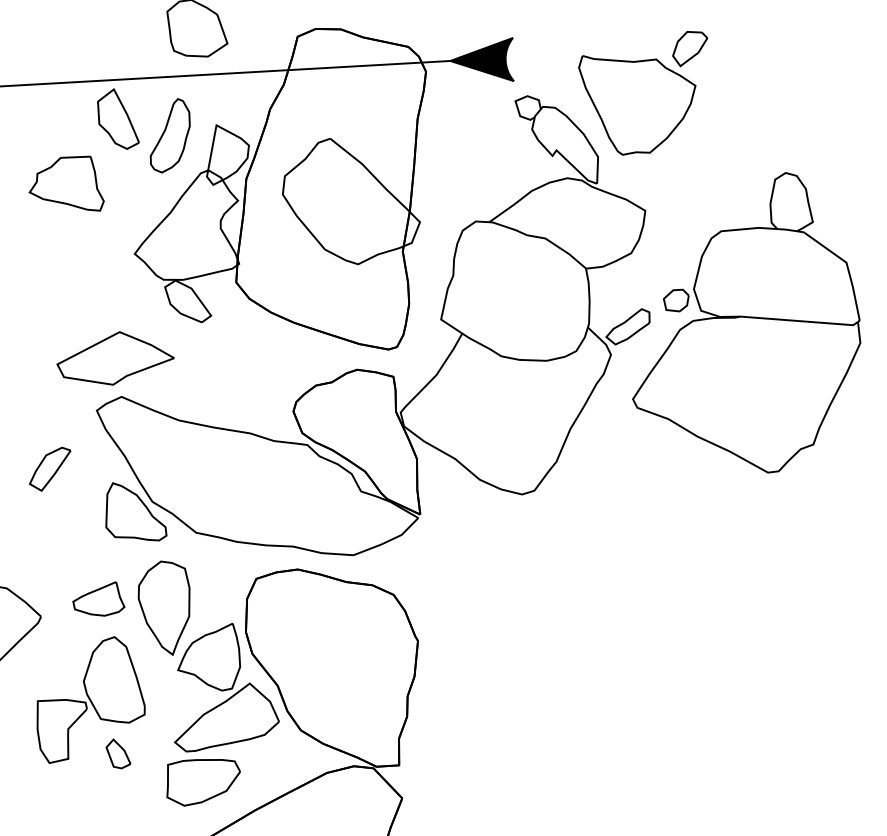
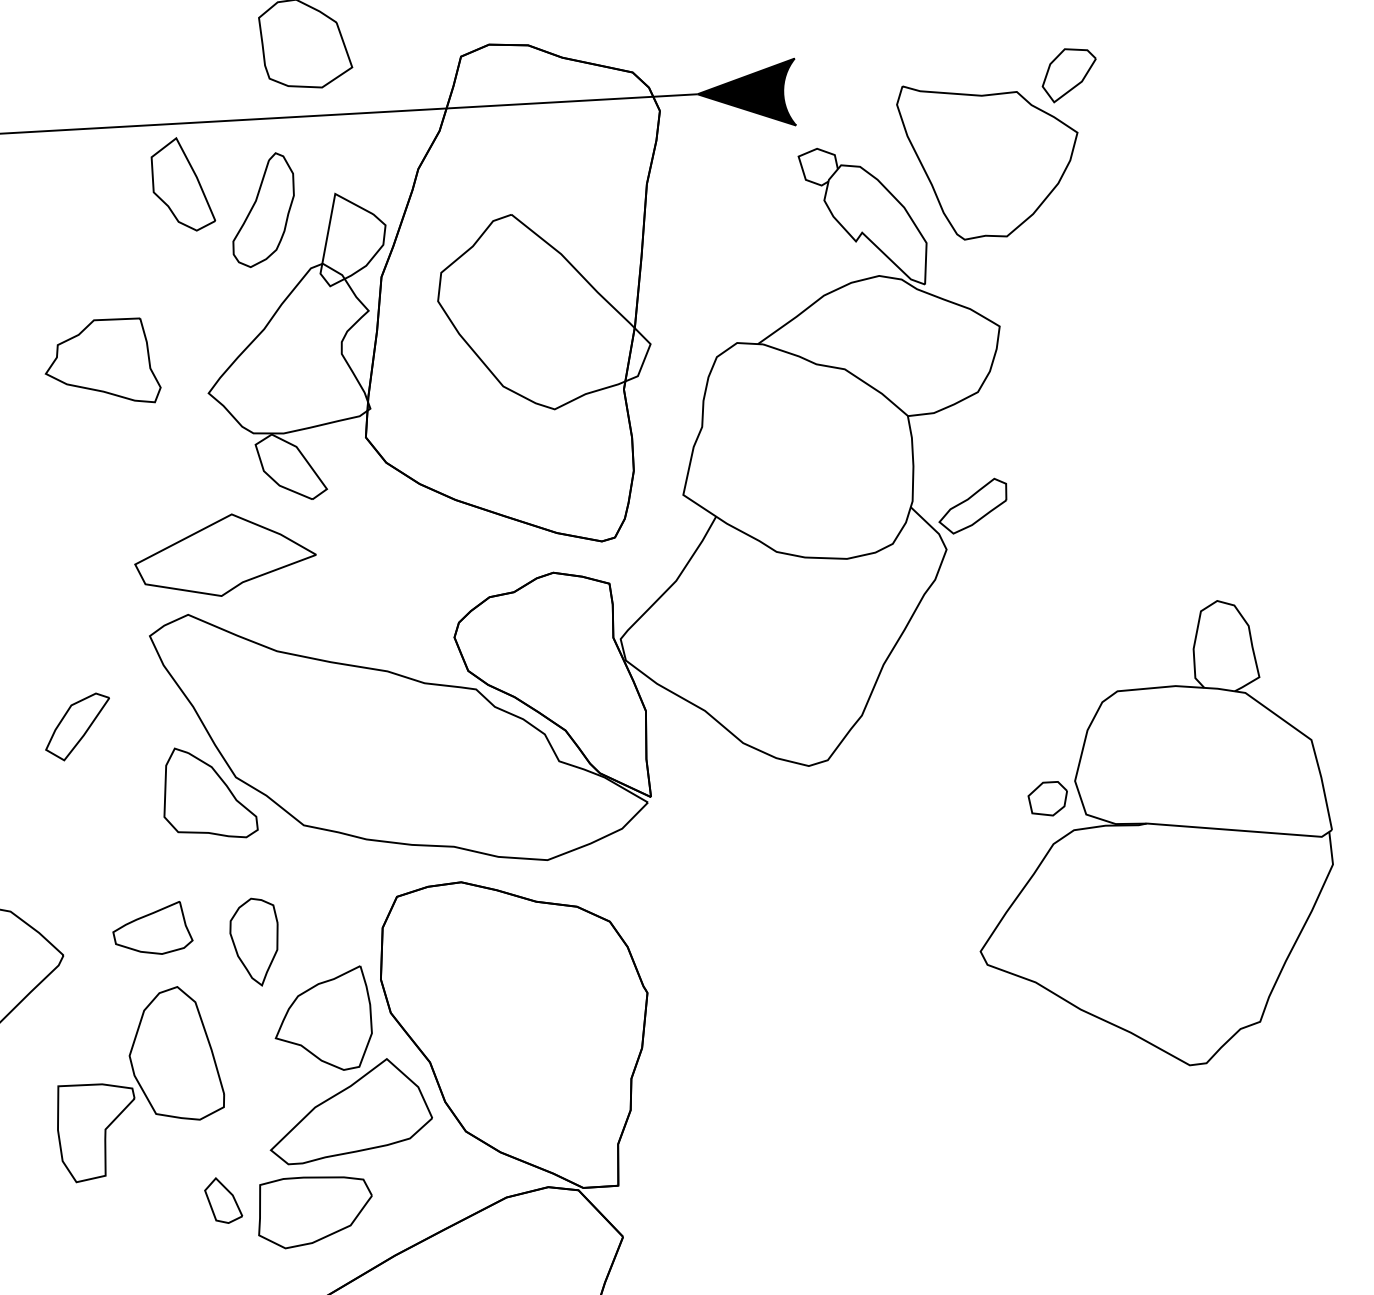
part: (66, 183) -> (102, 360), moved
part: (746, 322) -> (1156, 832), moved
part: (115, 358) -> (225, 555), moved
part: (163, 607) -> (253, 941), size x0.6
part: (118, 753) -> (223, 1199), moved

